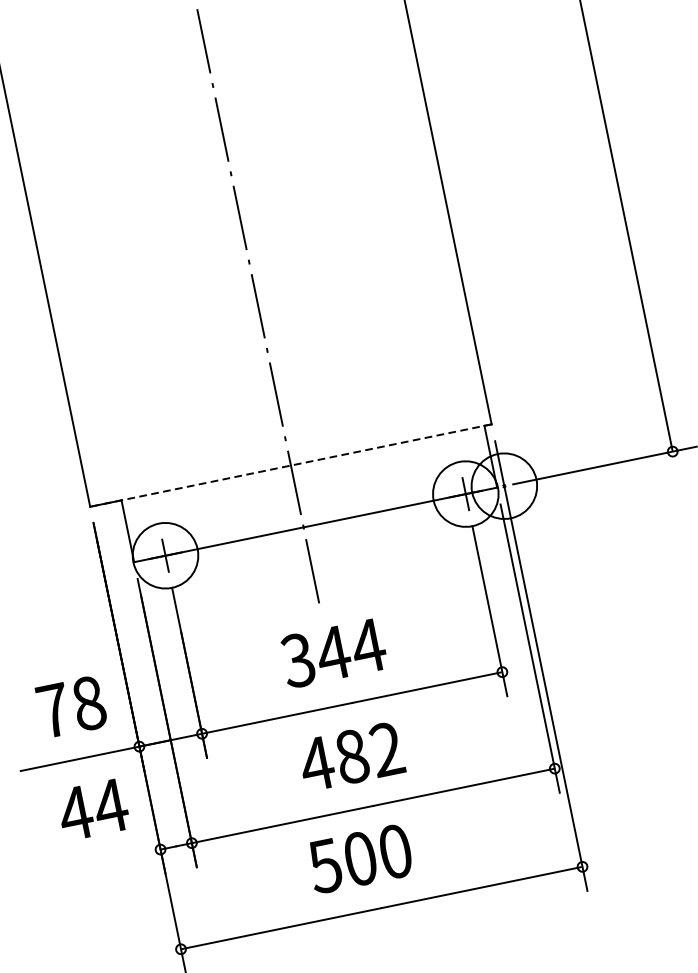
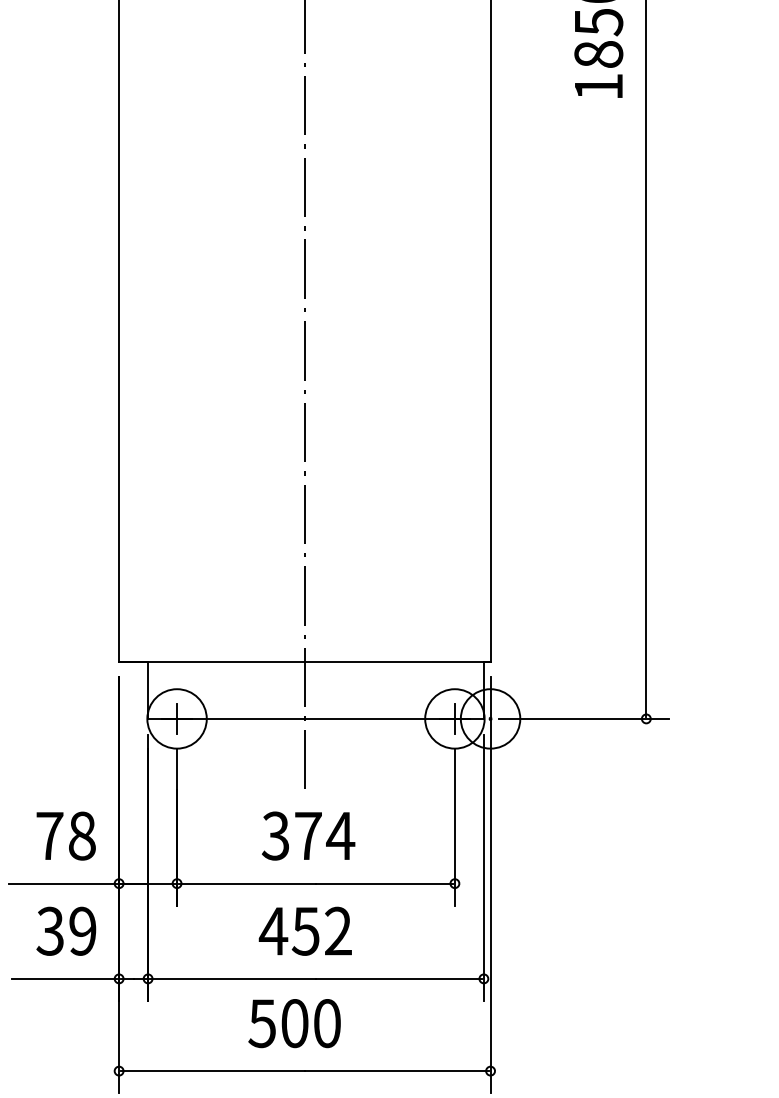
line: (290, 465) -> (304, 661), dashed -> solid
text: (332, 652) -> (307, 835), 344 -> 374
text: (351, 755) -> (305, 930), 482 -> 452
text: (92, 808) -> (66, 930), 44 -> 39
line: (101, 861) -> (64, 978), added

